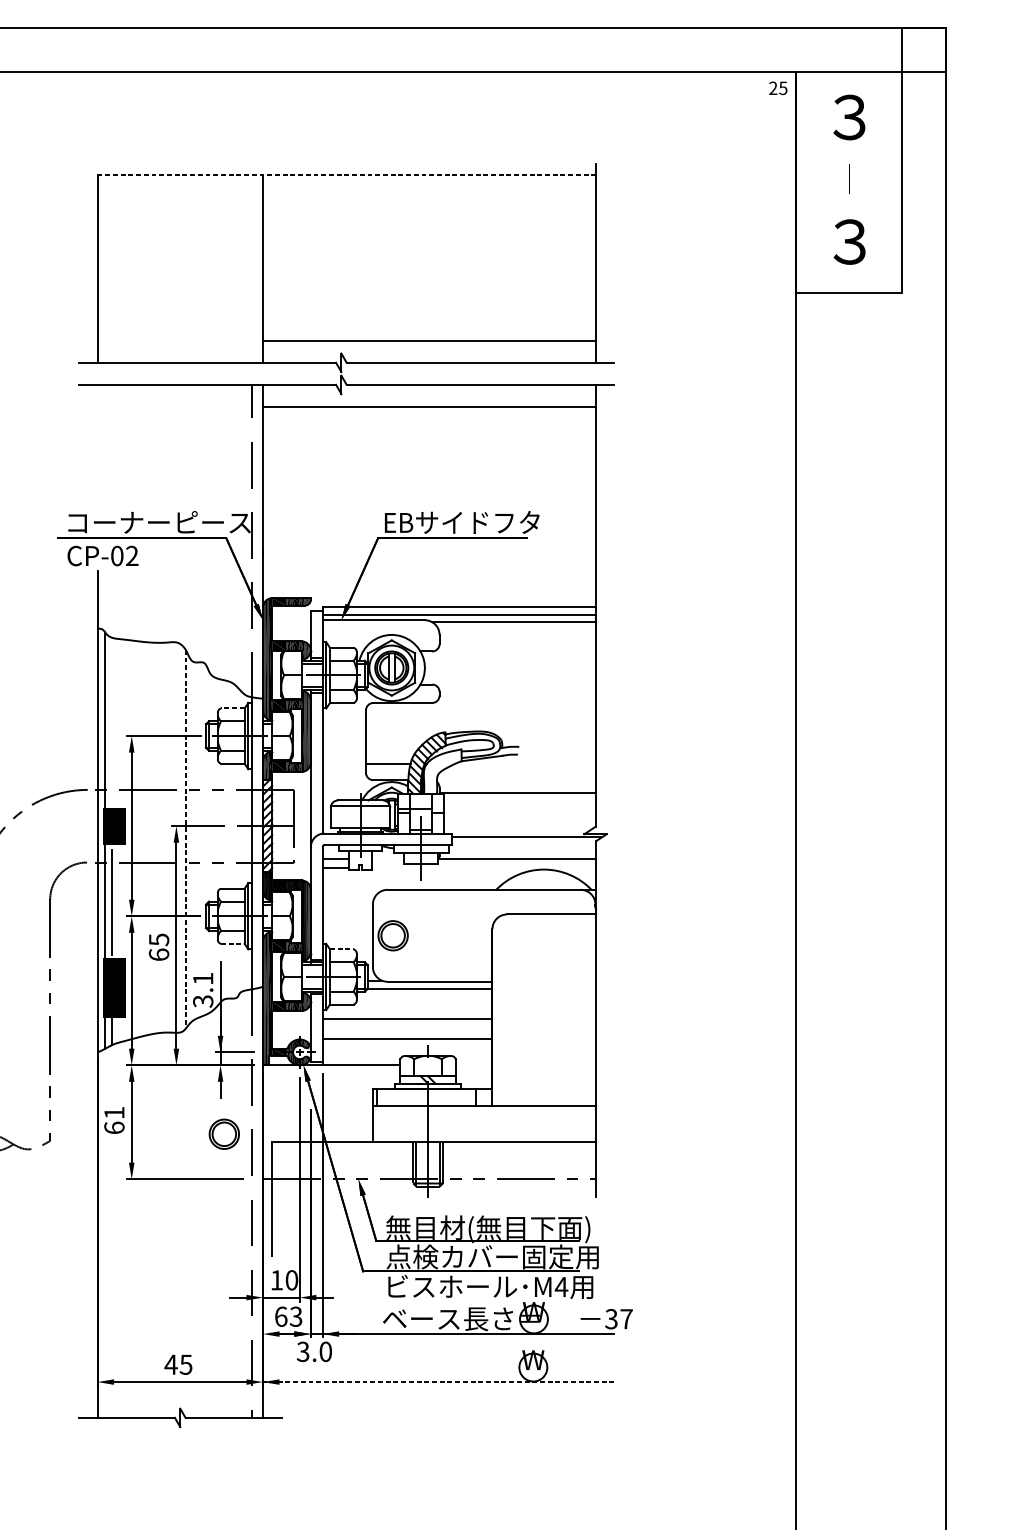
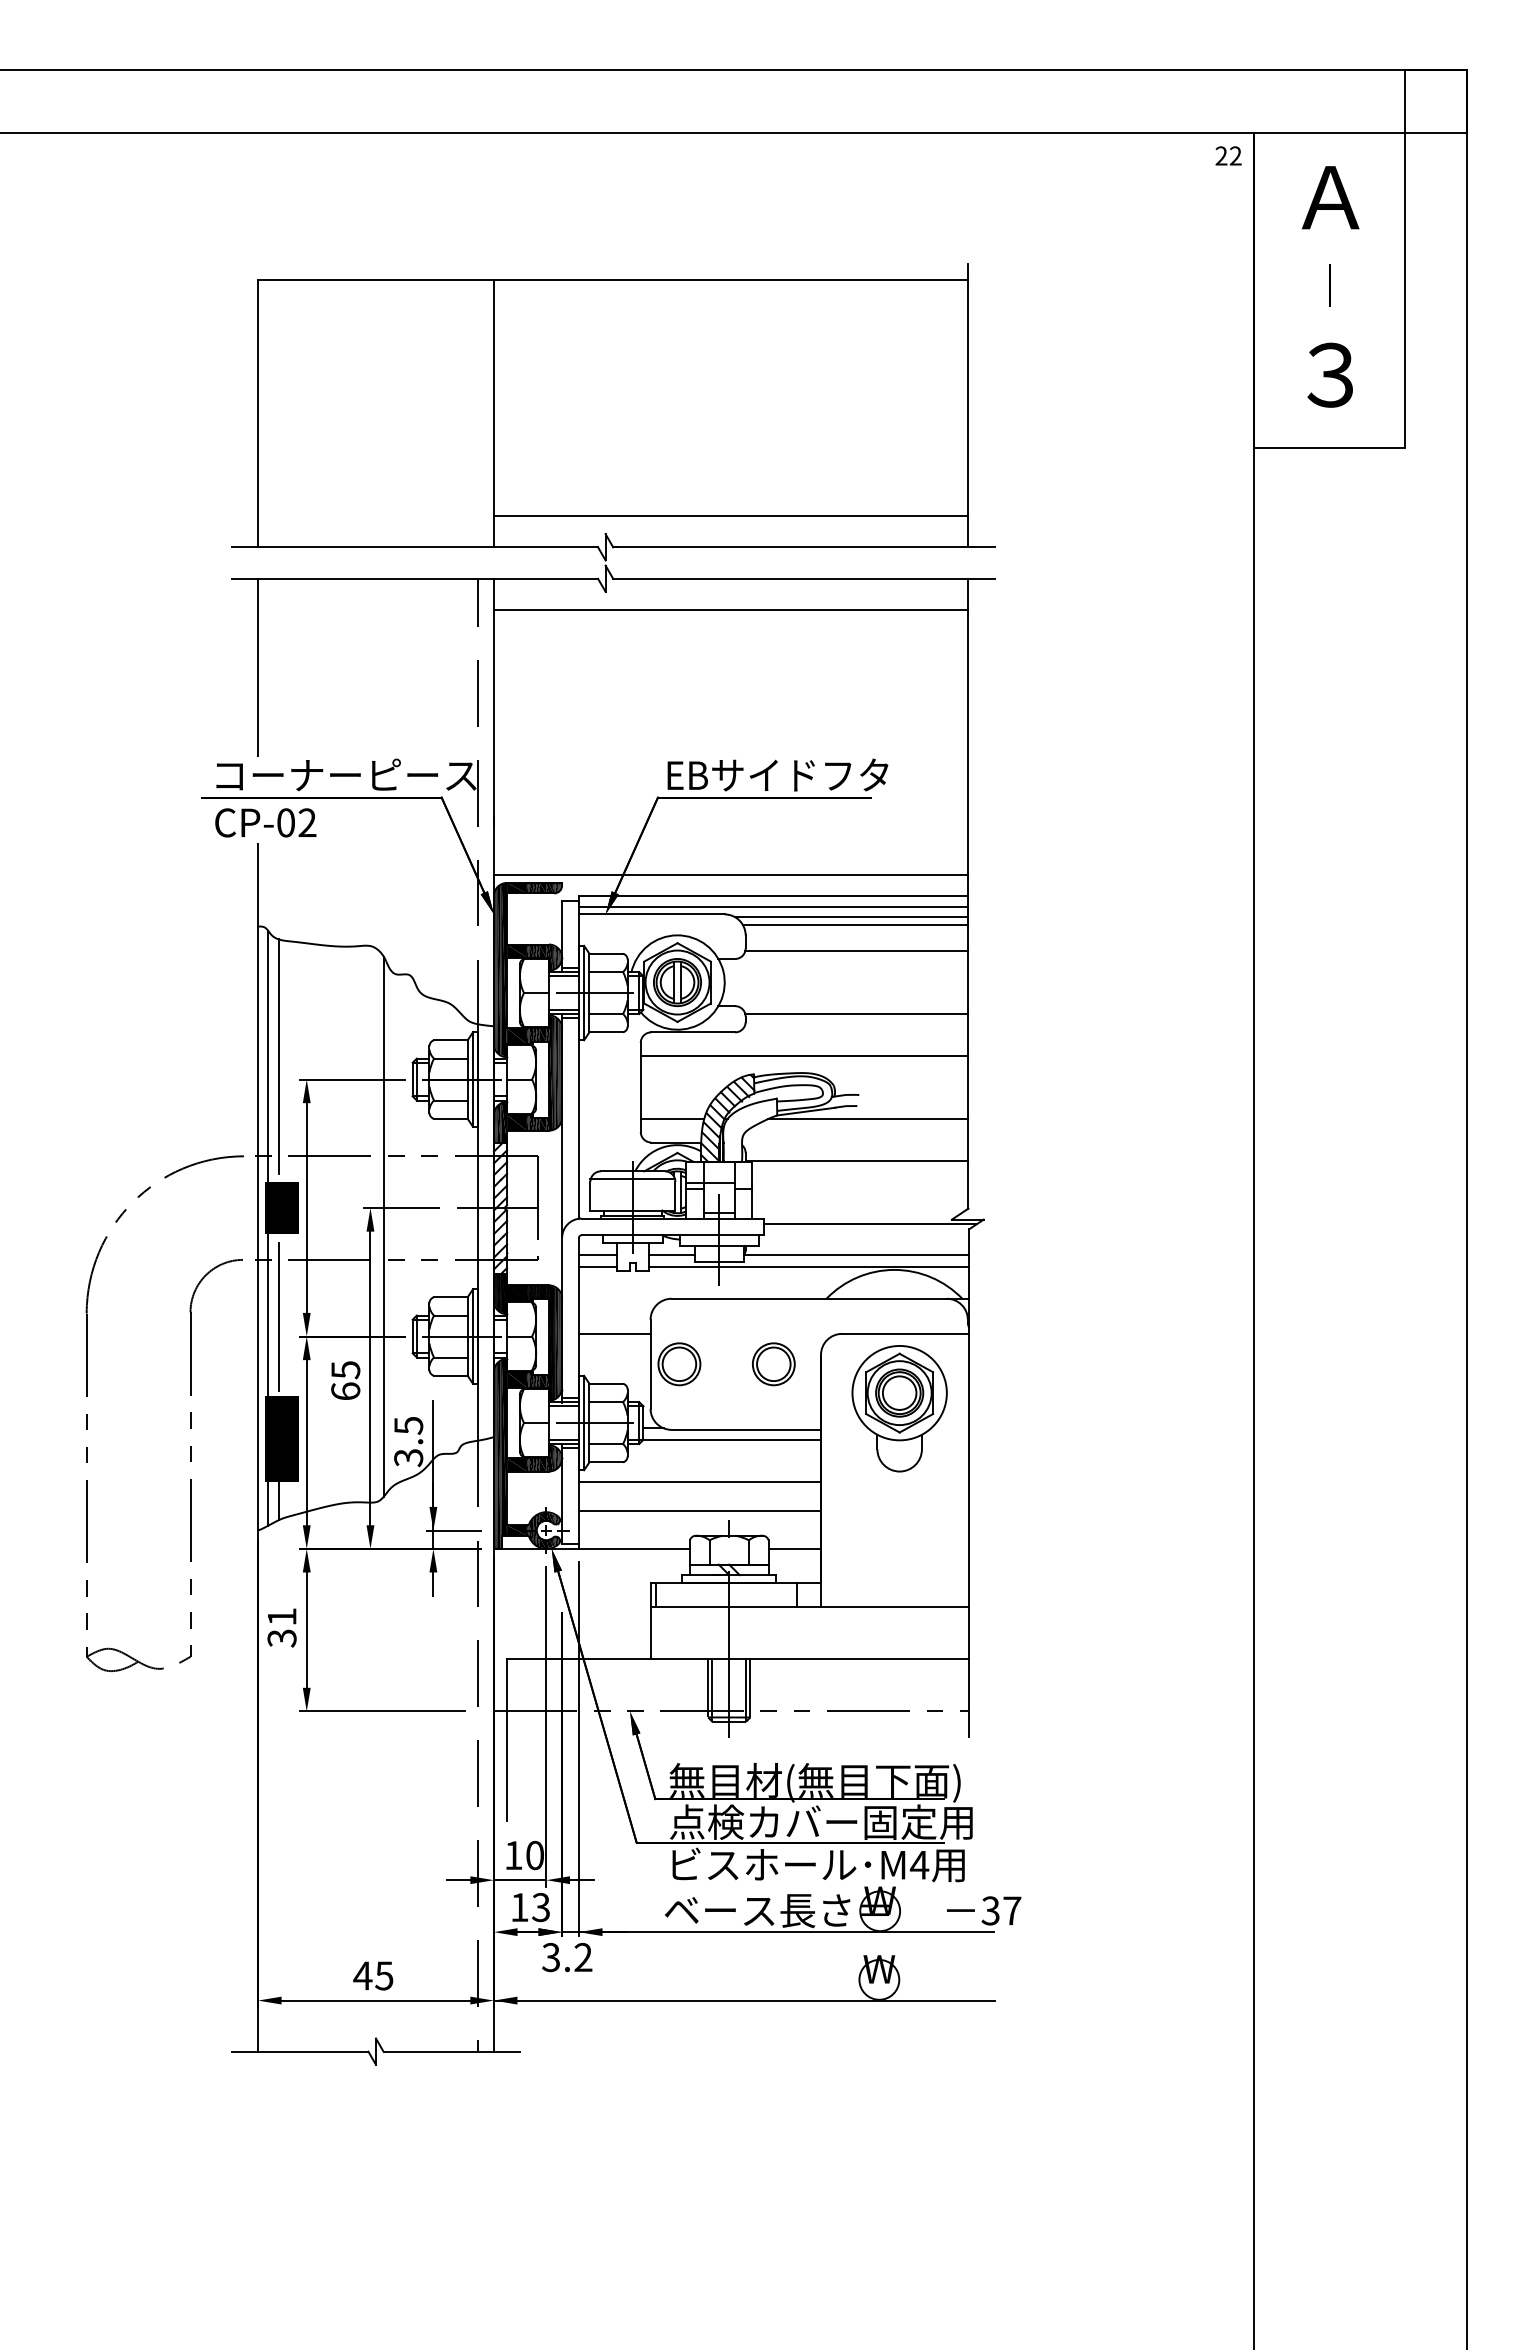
text: (783, 87) -> (1235, 155), 25 -> 22
text: (849, 117) -> (1330, 197), ３ -> Ａ
line: (346, 174) -> (613, 279), dashed -> solid
line: (97, 447) -> (257, 667), added
line: (428, 592) -> (730, 875), added
line: (516, 627) -> (855, 924), added
line: (517, 646) -> (856, 951), added
line: (517, 690) -> (856, 1014), added
line: (232, 708) -> (450, 1040), dashed -> solid
line: (111, 719) -> (278, 1056), added
line: (480, 719) -> (804, 1055), added
line: (525, 763) -> (868, 1118), added
line: (185, 839) -> (383, 1227), dashed -> solid
line: (387, 859) -> (671, 1255), added
line: (483, 867) -> (808, 1267), added
line: (347, 914) -> (614, 1333), added
line: (232, 943) -> (450, 1375), dashed -> solid
line: (341, 949) -> (606, 1383), dashed -> solid
part: (547, 966) -> (899, 1408), added
text: (203, 979) -> (408, 1426), 3.1 -> 3.5
line: (473, 1064) -> (794, 1548), added
text: (114, 1128) -> (281, 1638), 61 -> 31
part: (224, 1134) -> (773, 1364), moved
text: (280, 1316) -> (519, 1907), 63 -> 13
text: (325, 1351) -> (583, 1957), 3.0 -> 3.2
line: (438, 1382) -> (743, 2000), dashed -> solid

